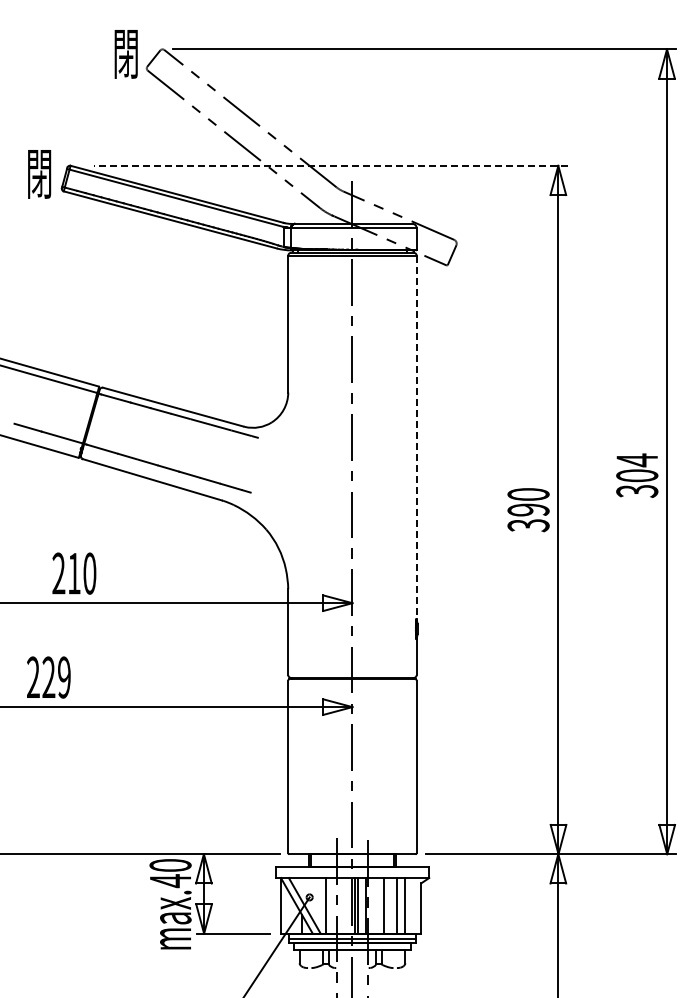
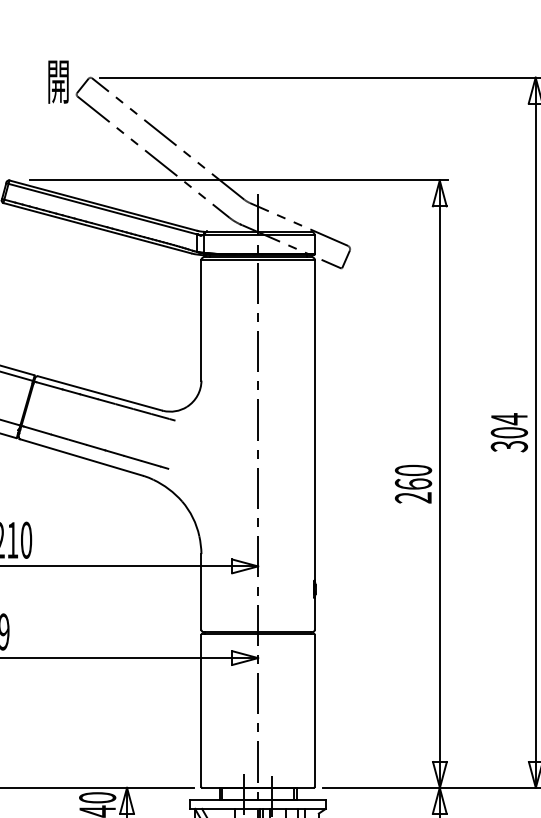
text: (126, 57) -> (58, 84), 閉 -> 開
line: (330, 165) -> (238, 180), dashed -> solid
line: (416, 437) -> (314, 420), dashed -> solid
text: (637, 475) -> (509, 432), moved
text: (528, 517) -> (413, 490), 390 -> 260

